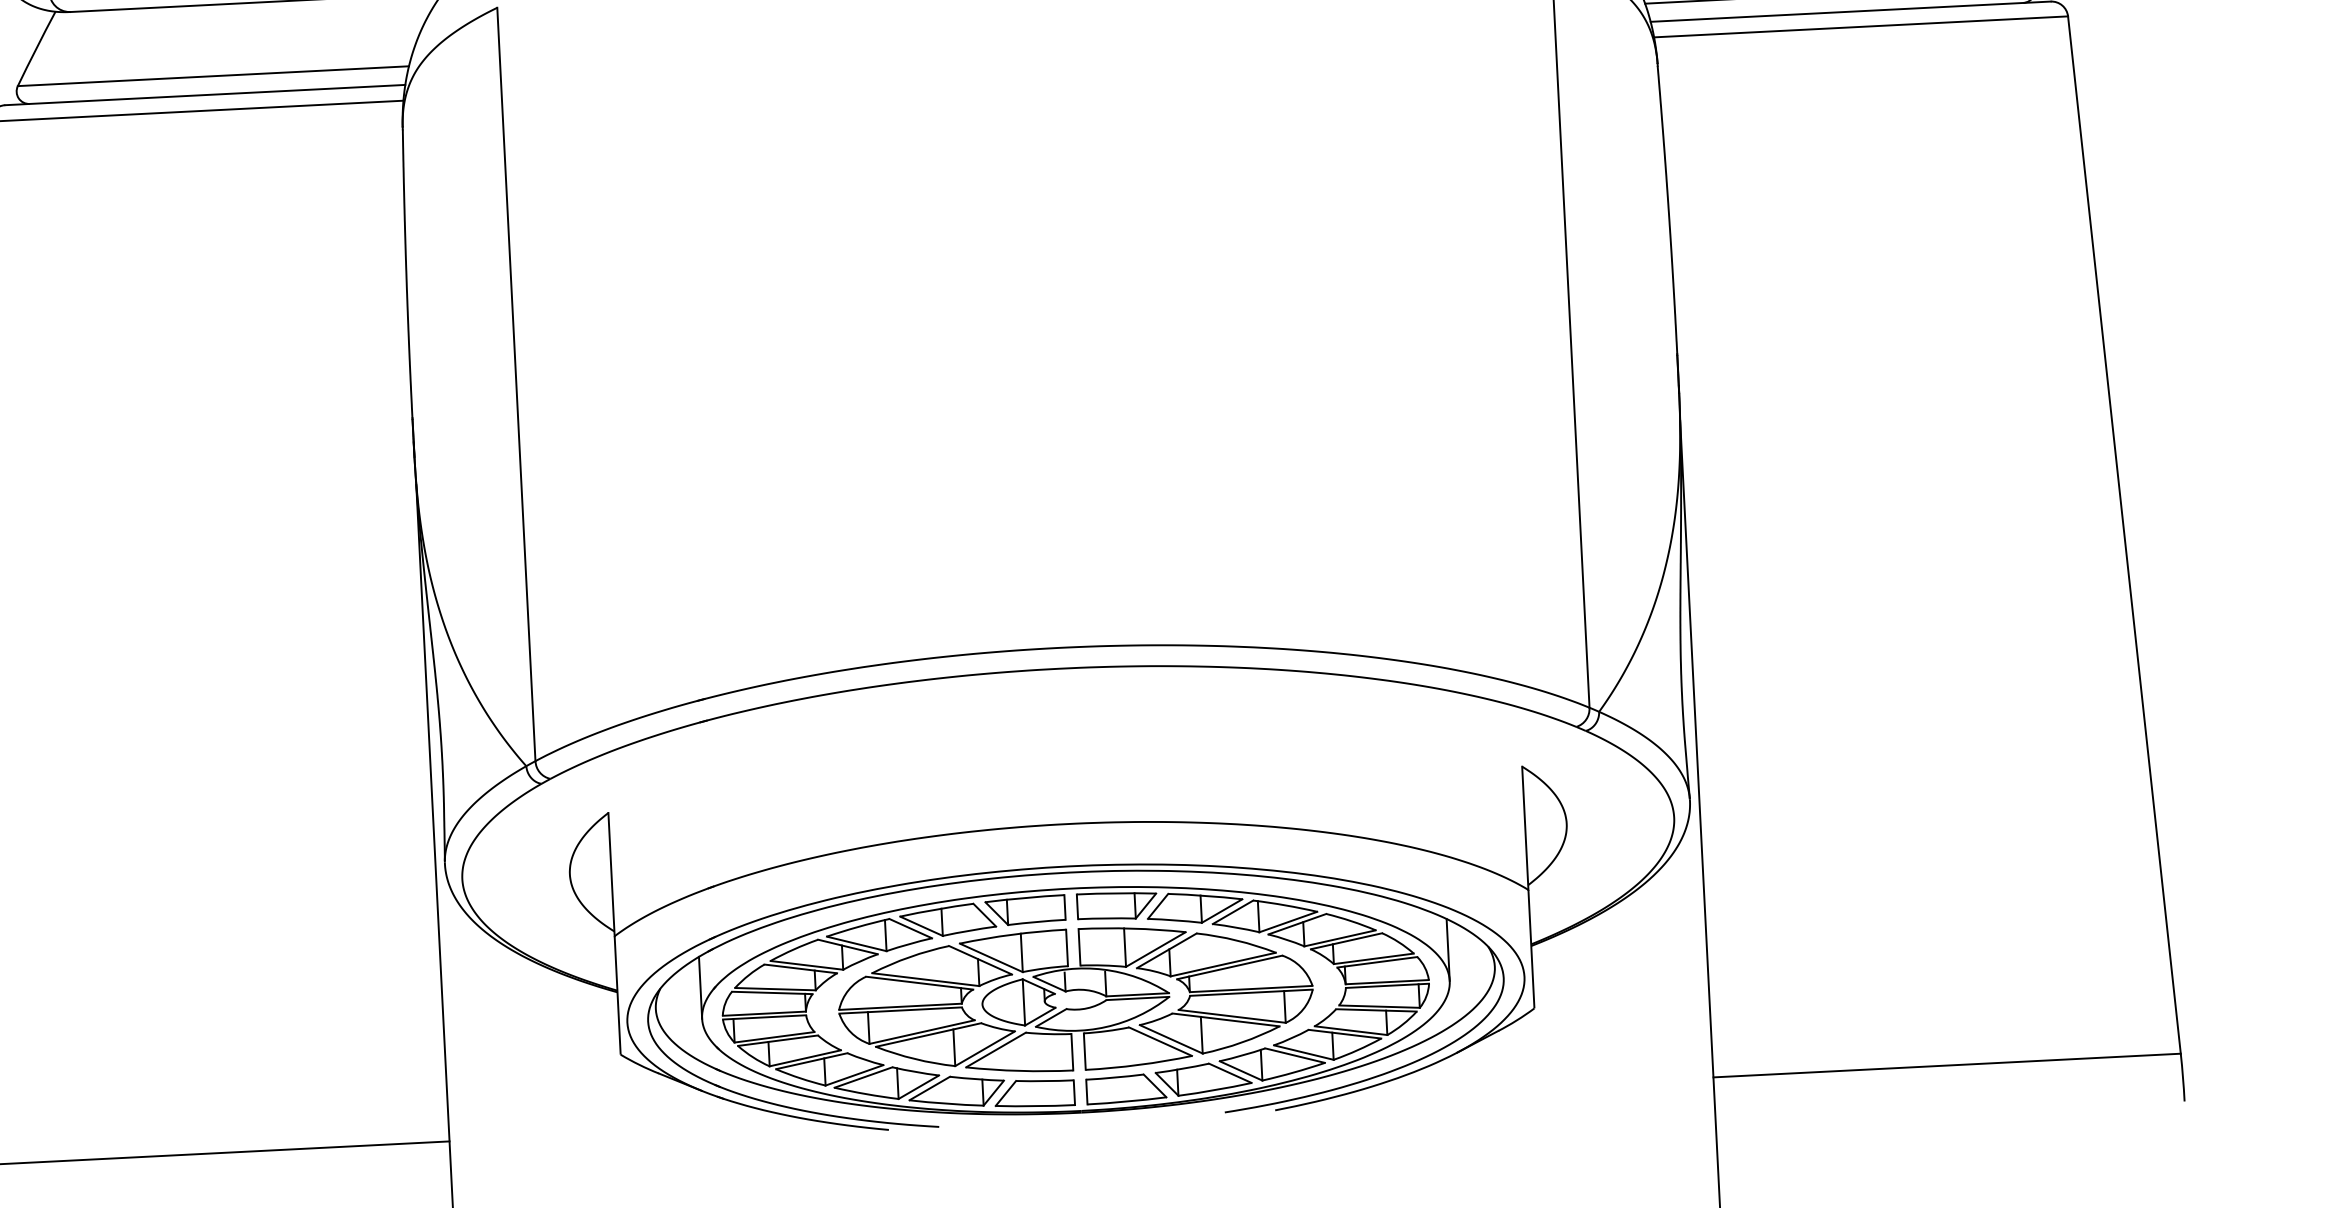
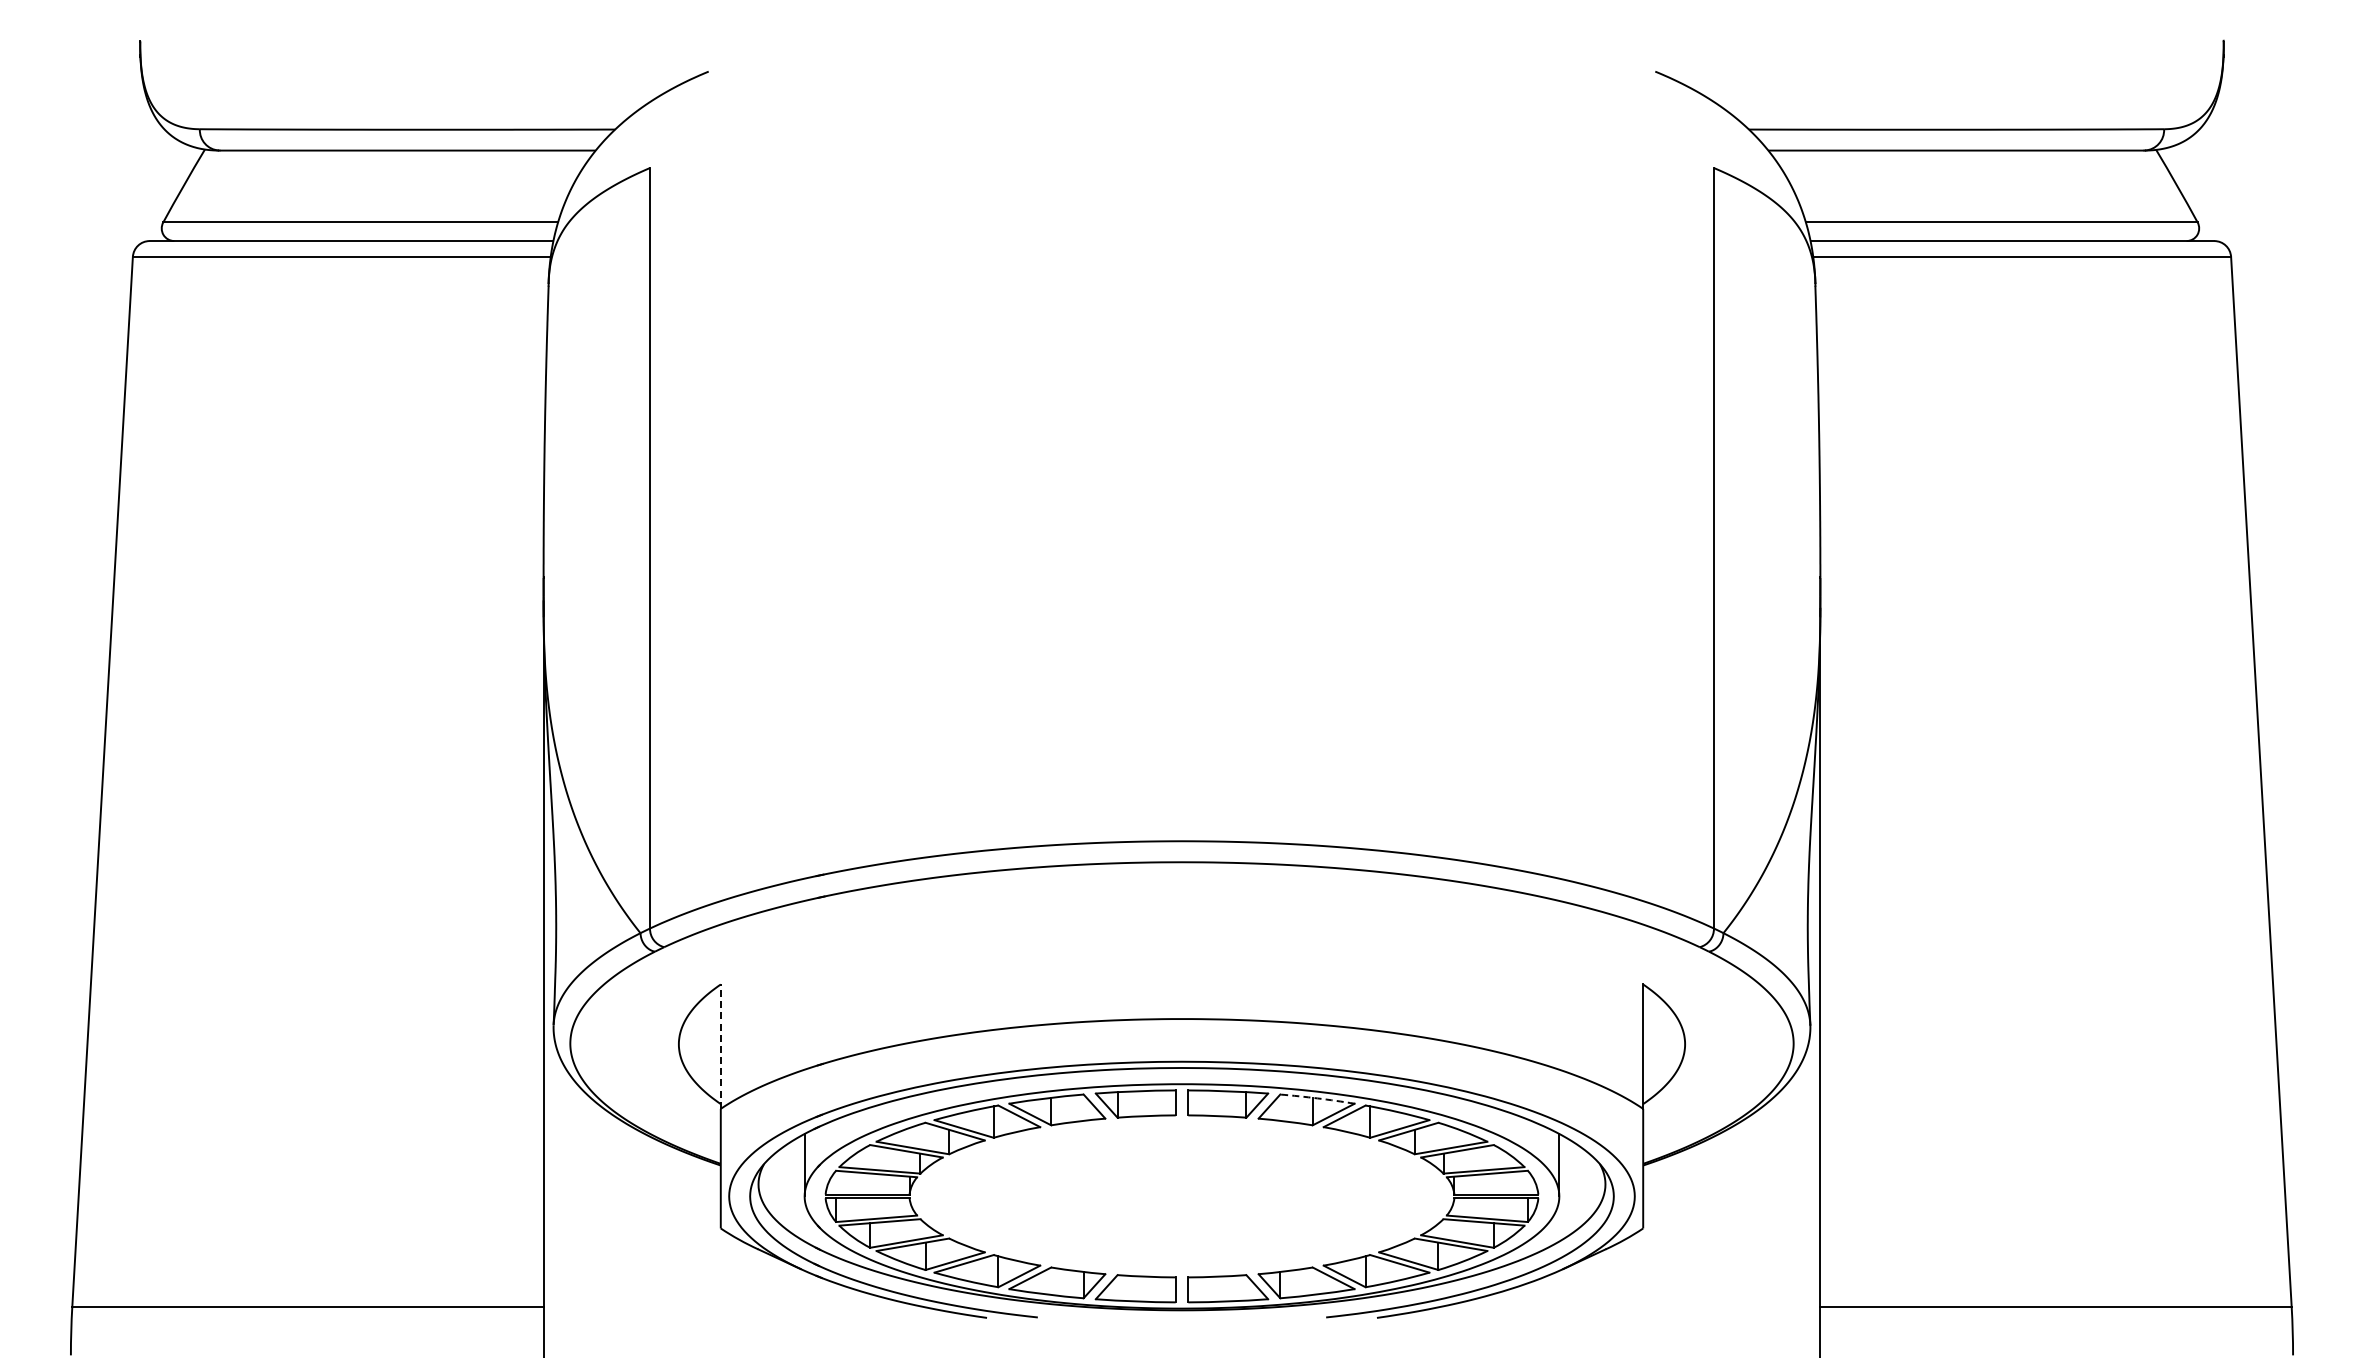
line: (611, 874) -> (720, 1046), solid -> dashed
arc: (1205, 895) -> (1317, 1098), solid -> dashed
part: (1075, 990) -> (1181, 1187), removed

